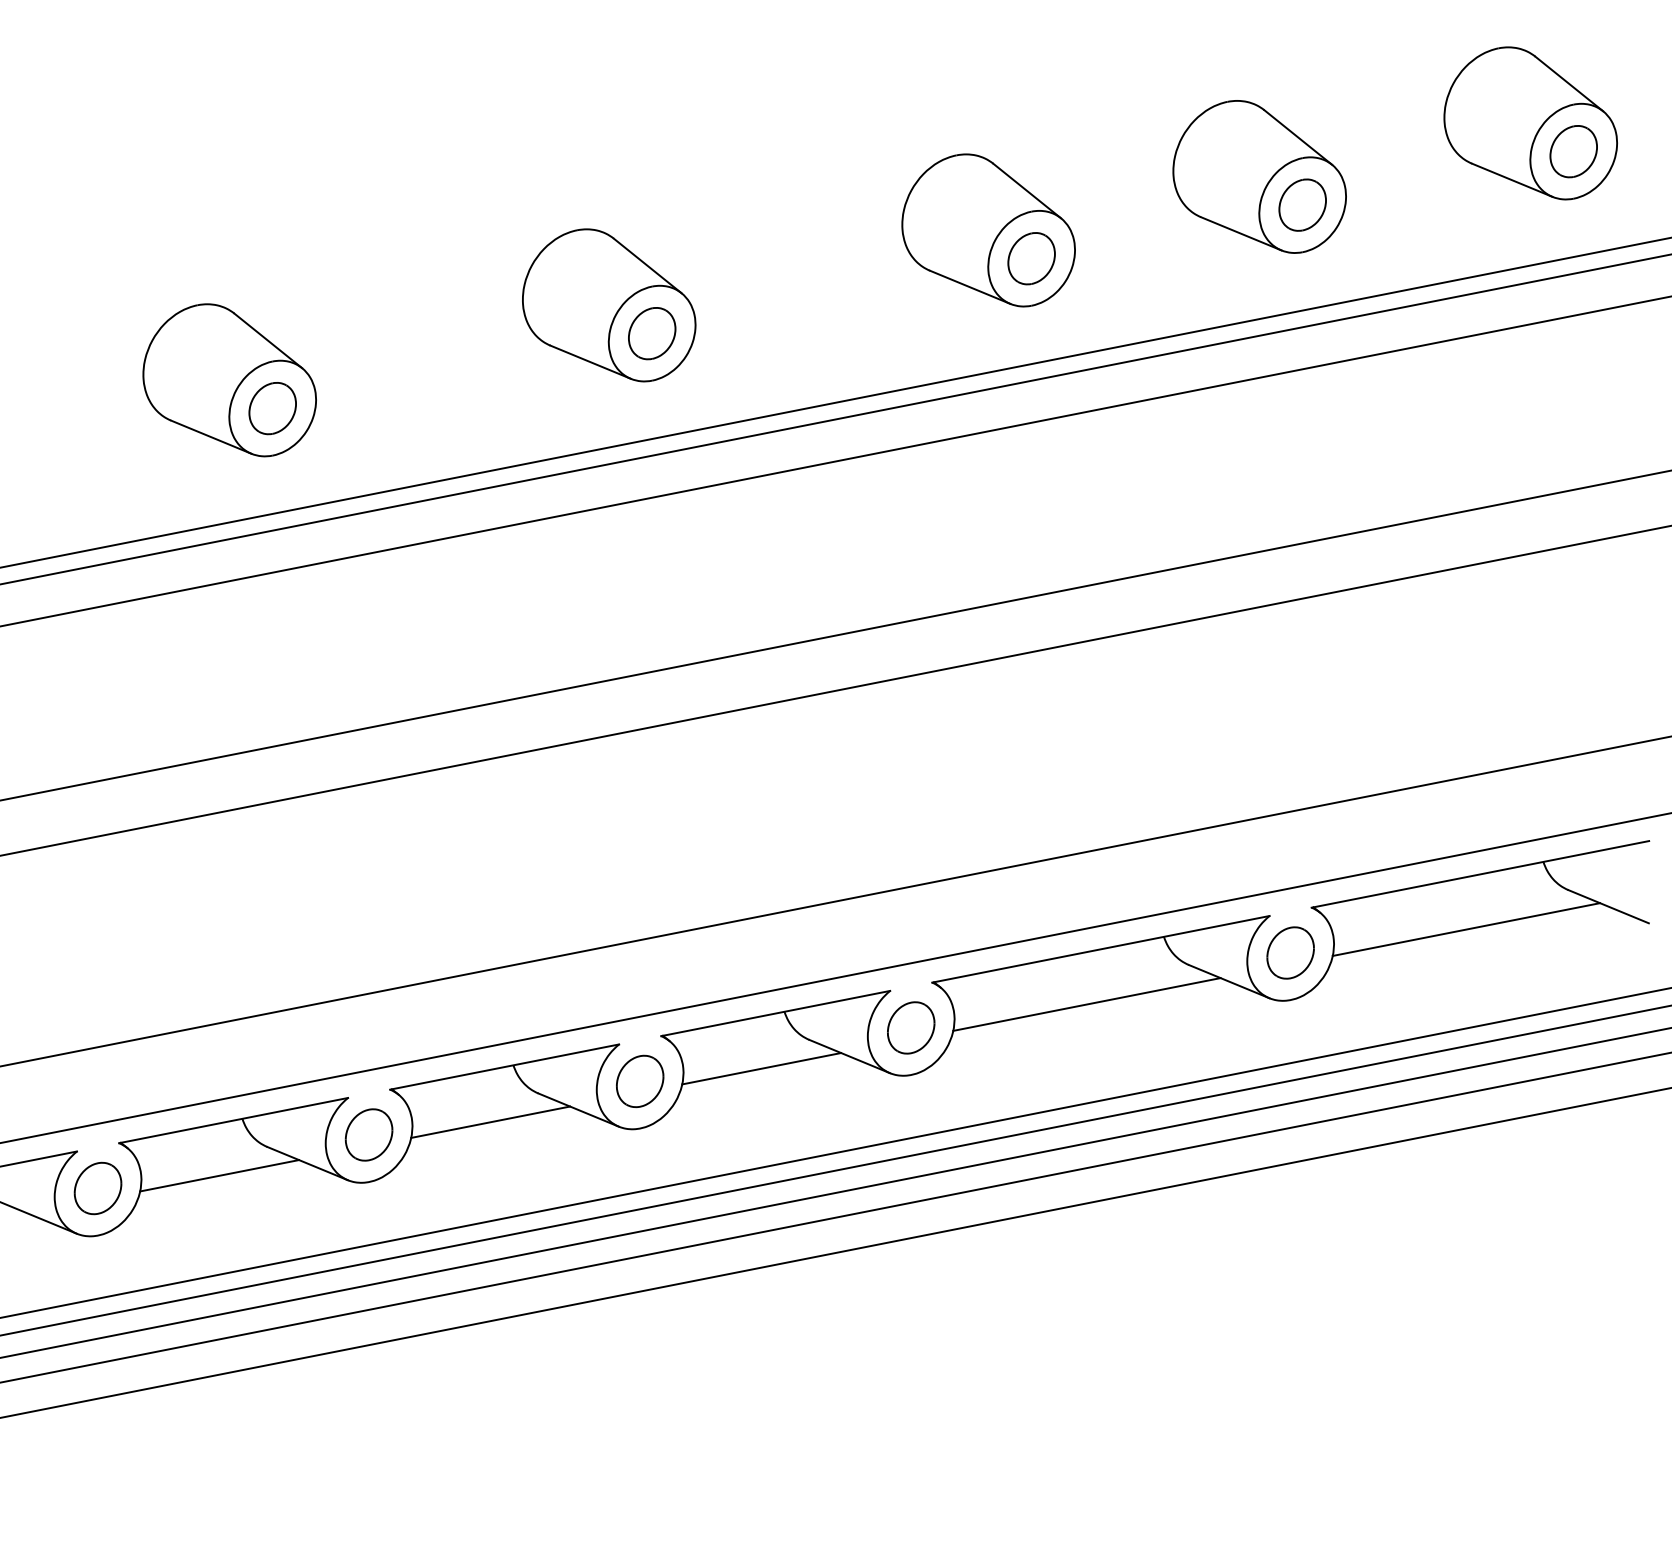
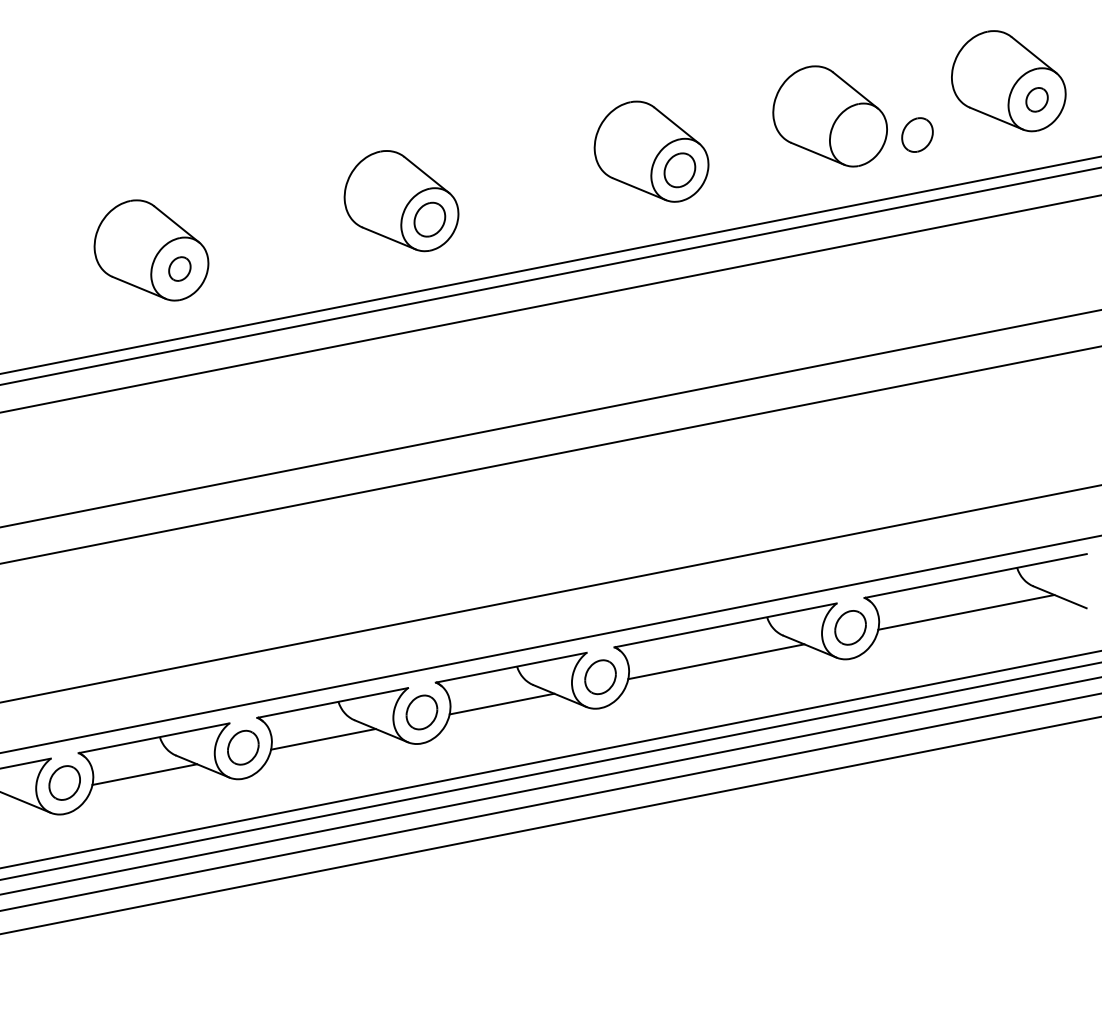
part: (1572, 151) -> (1036, 99), size x0.7
part: (1302, 204) -> (917, 134), moved
part: (272, 407) -> (179, 268), size x0.7

